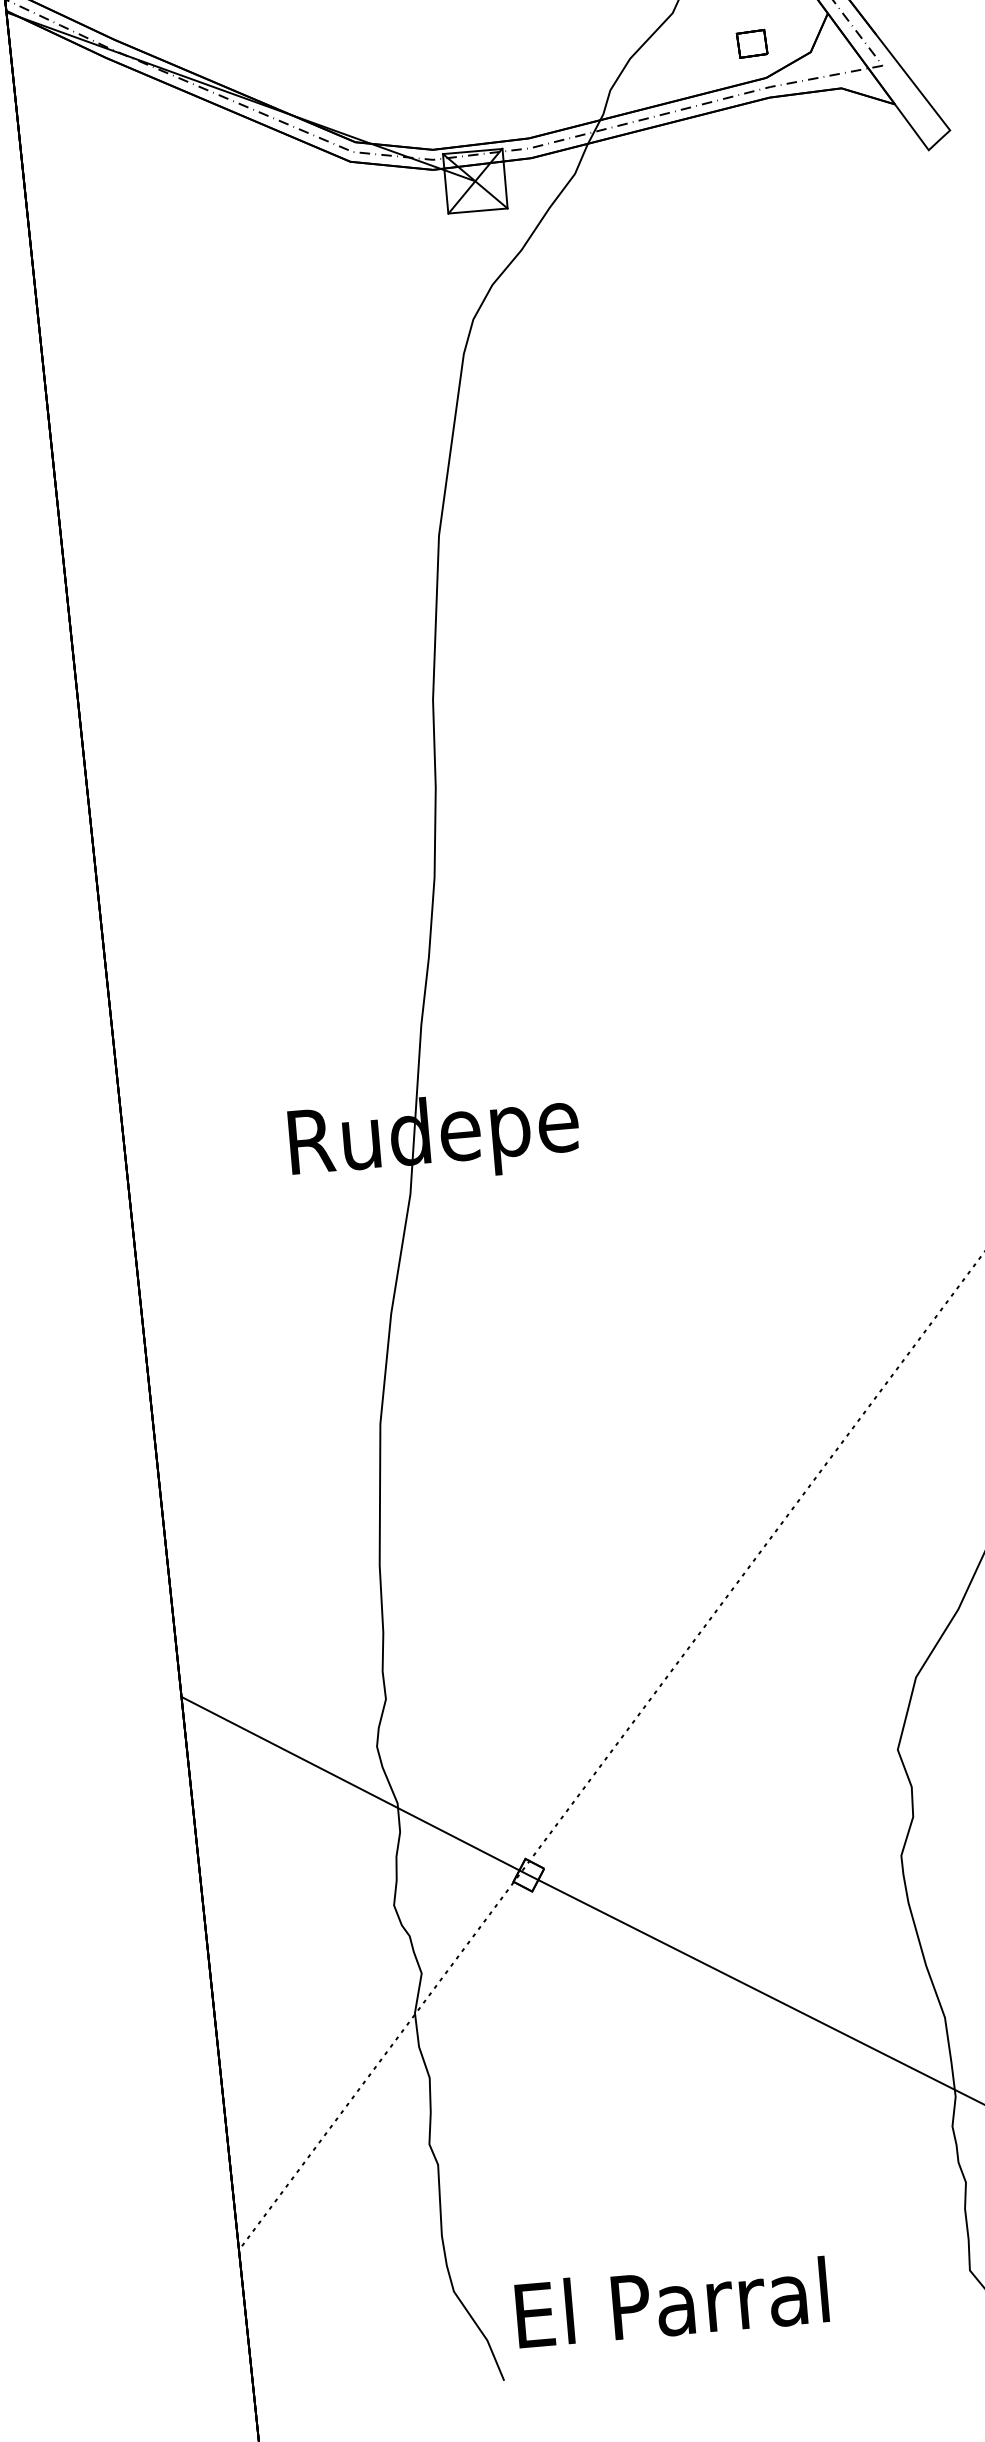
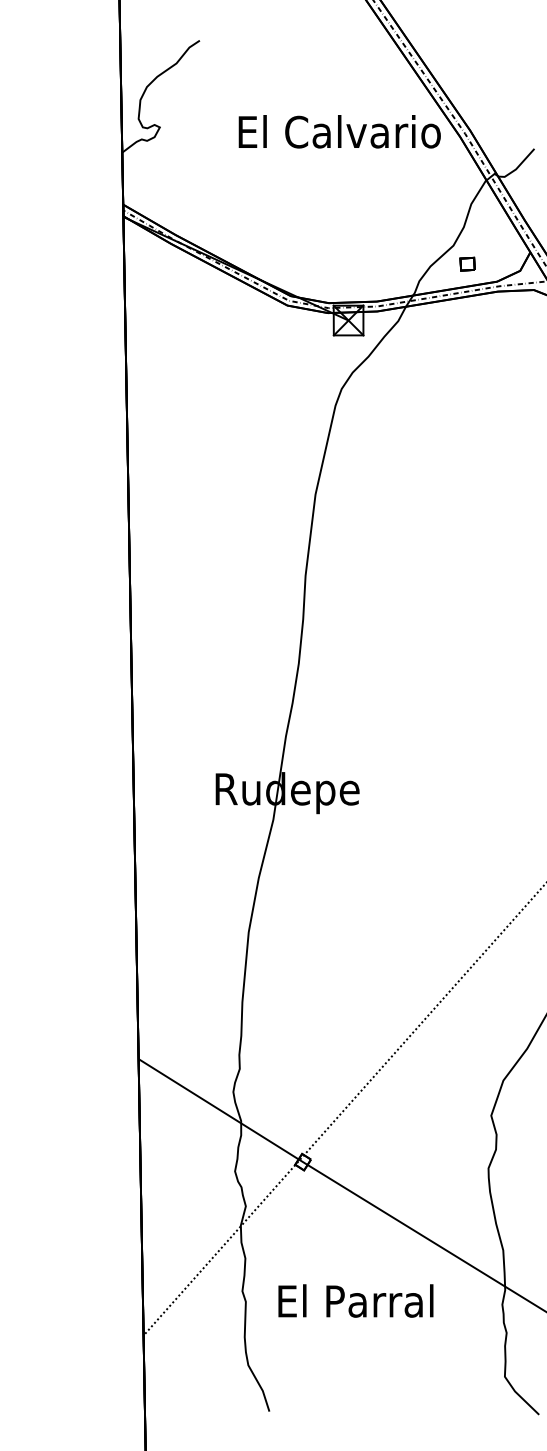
part: (751, 42) -> (467, 263), moved
text: (671, 2301) -> (355, 1300), moved

